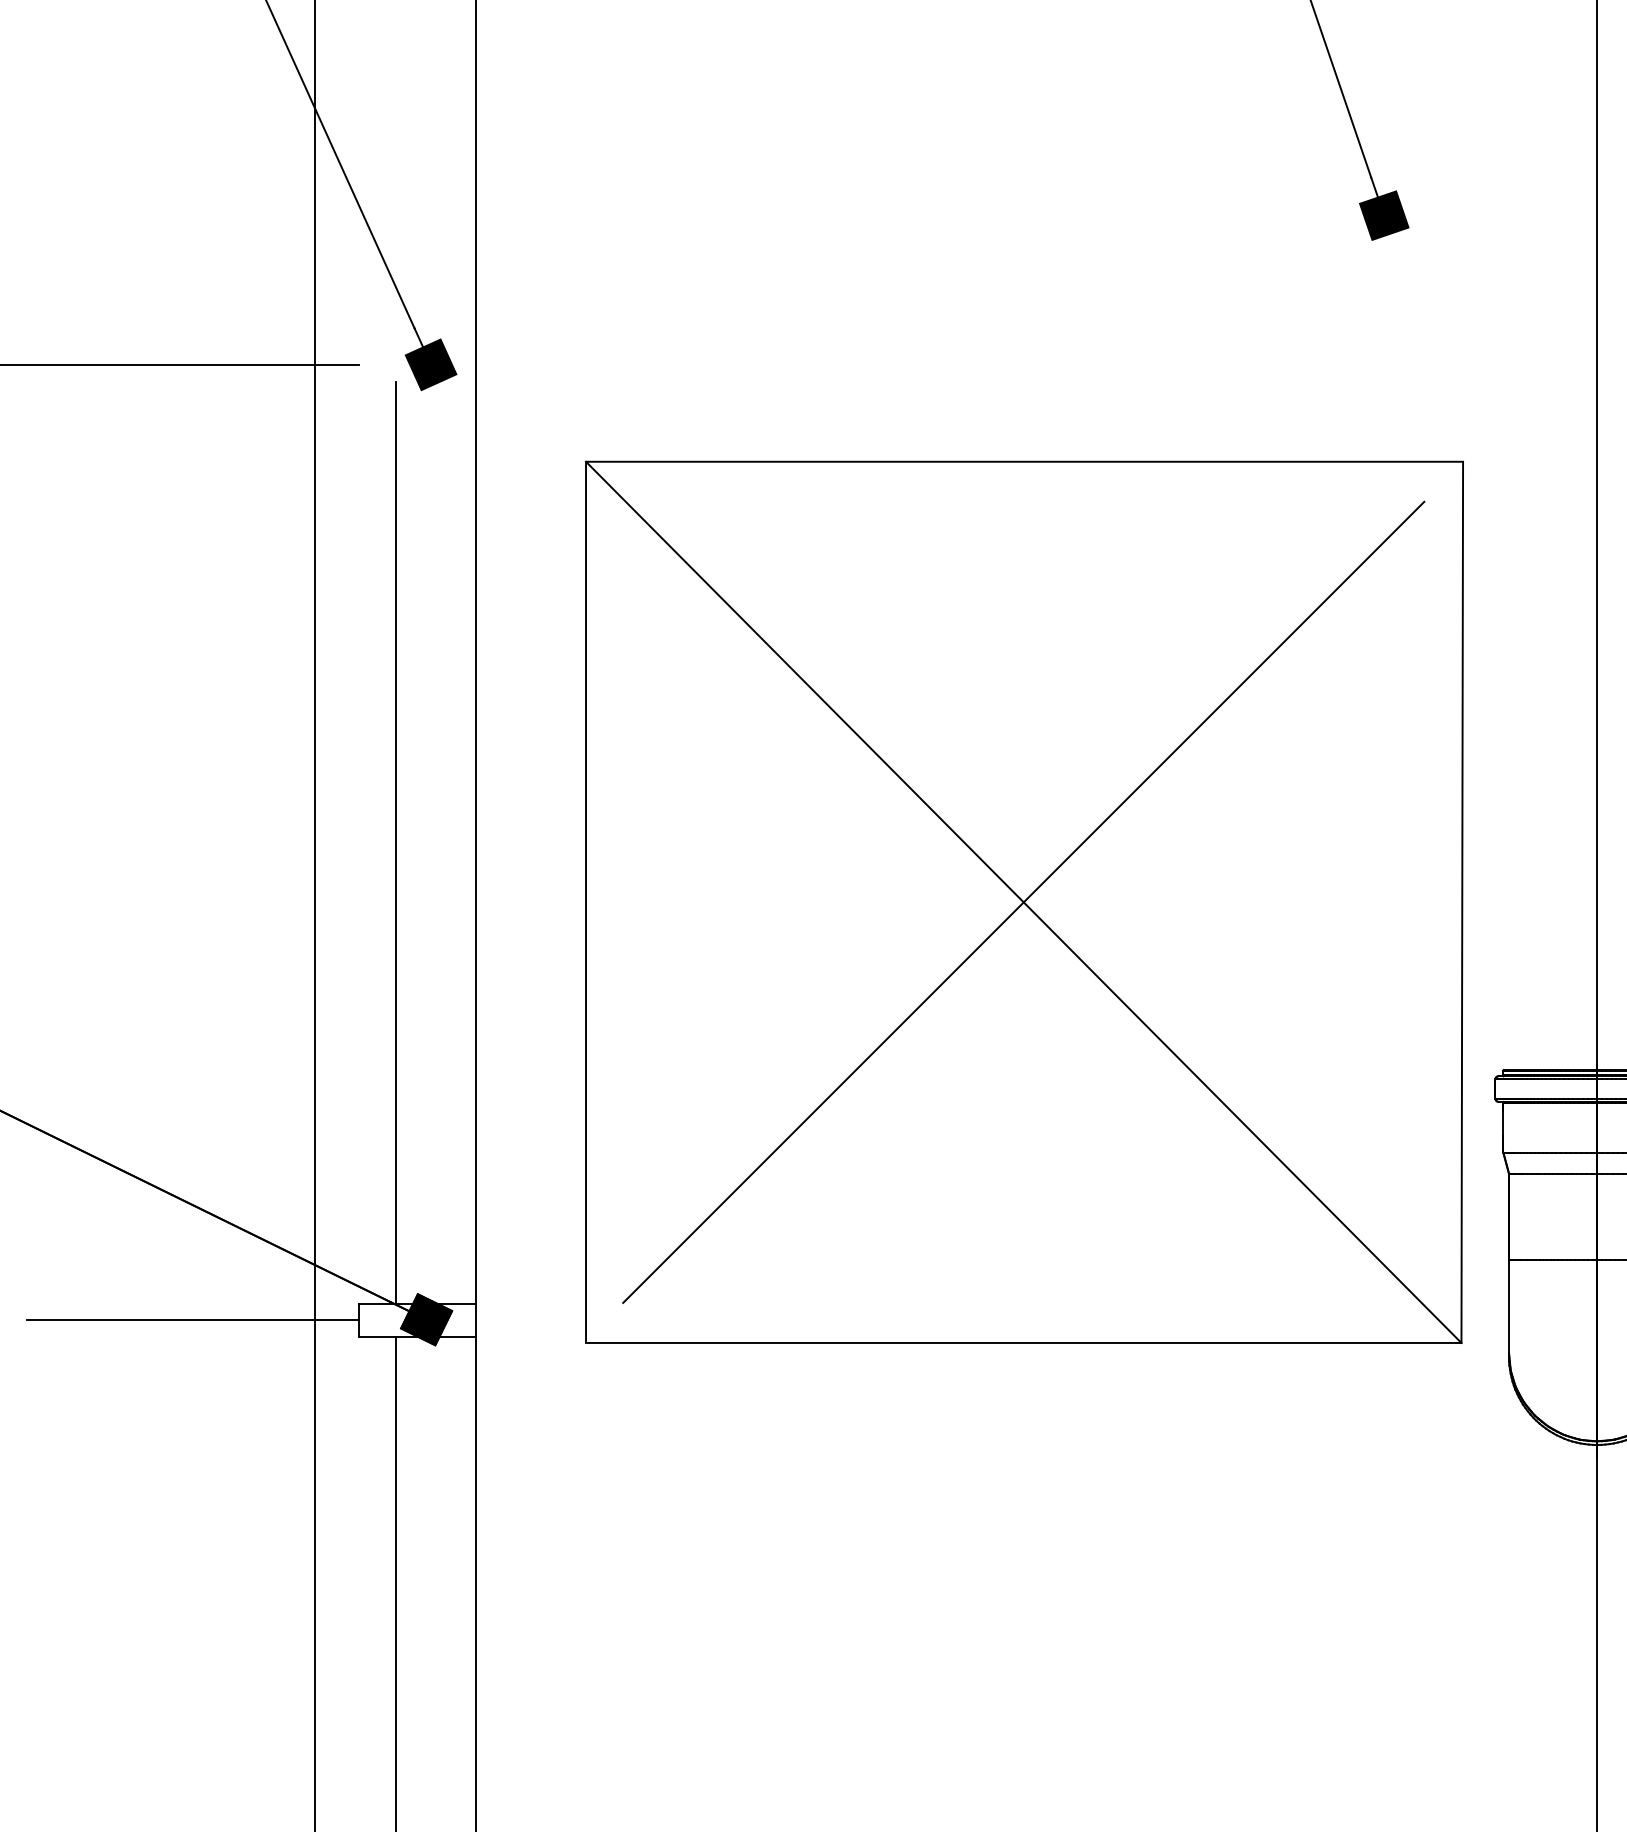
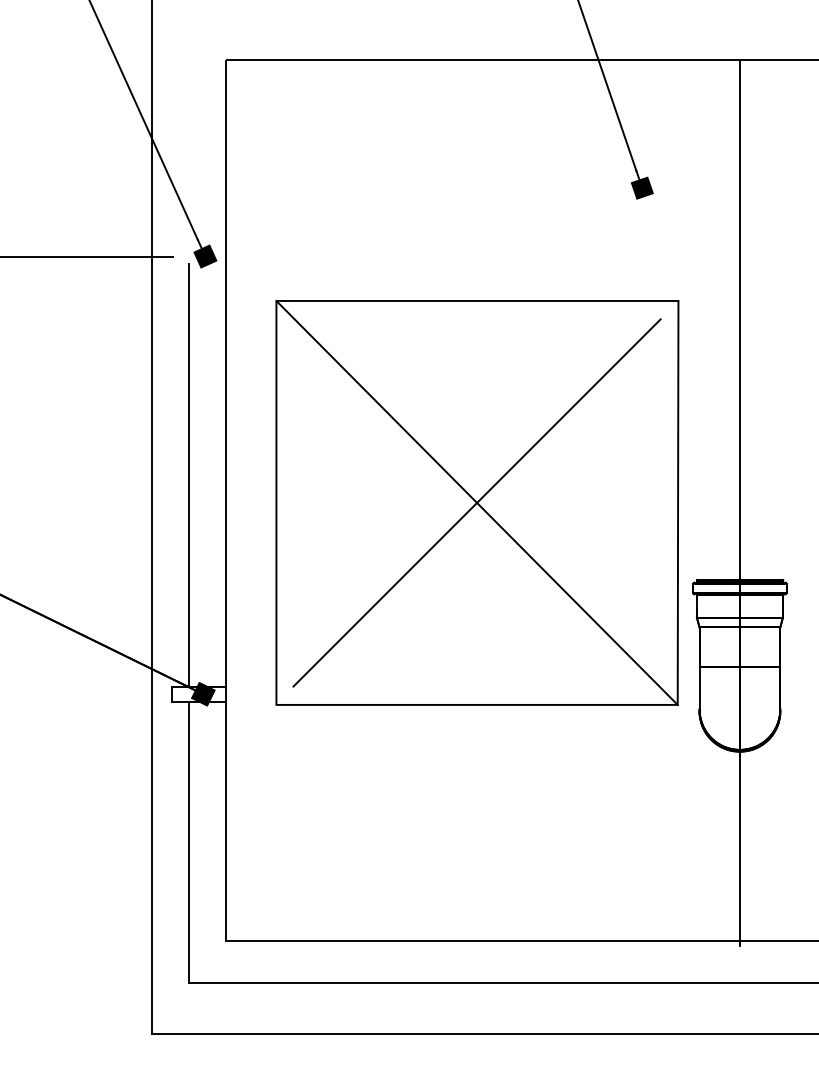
line: (193, 1320) -> (96, 694), removed

